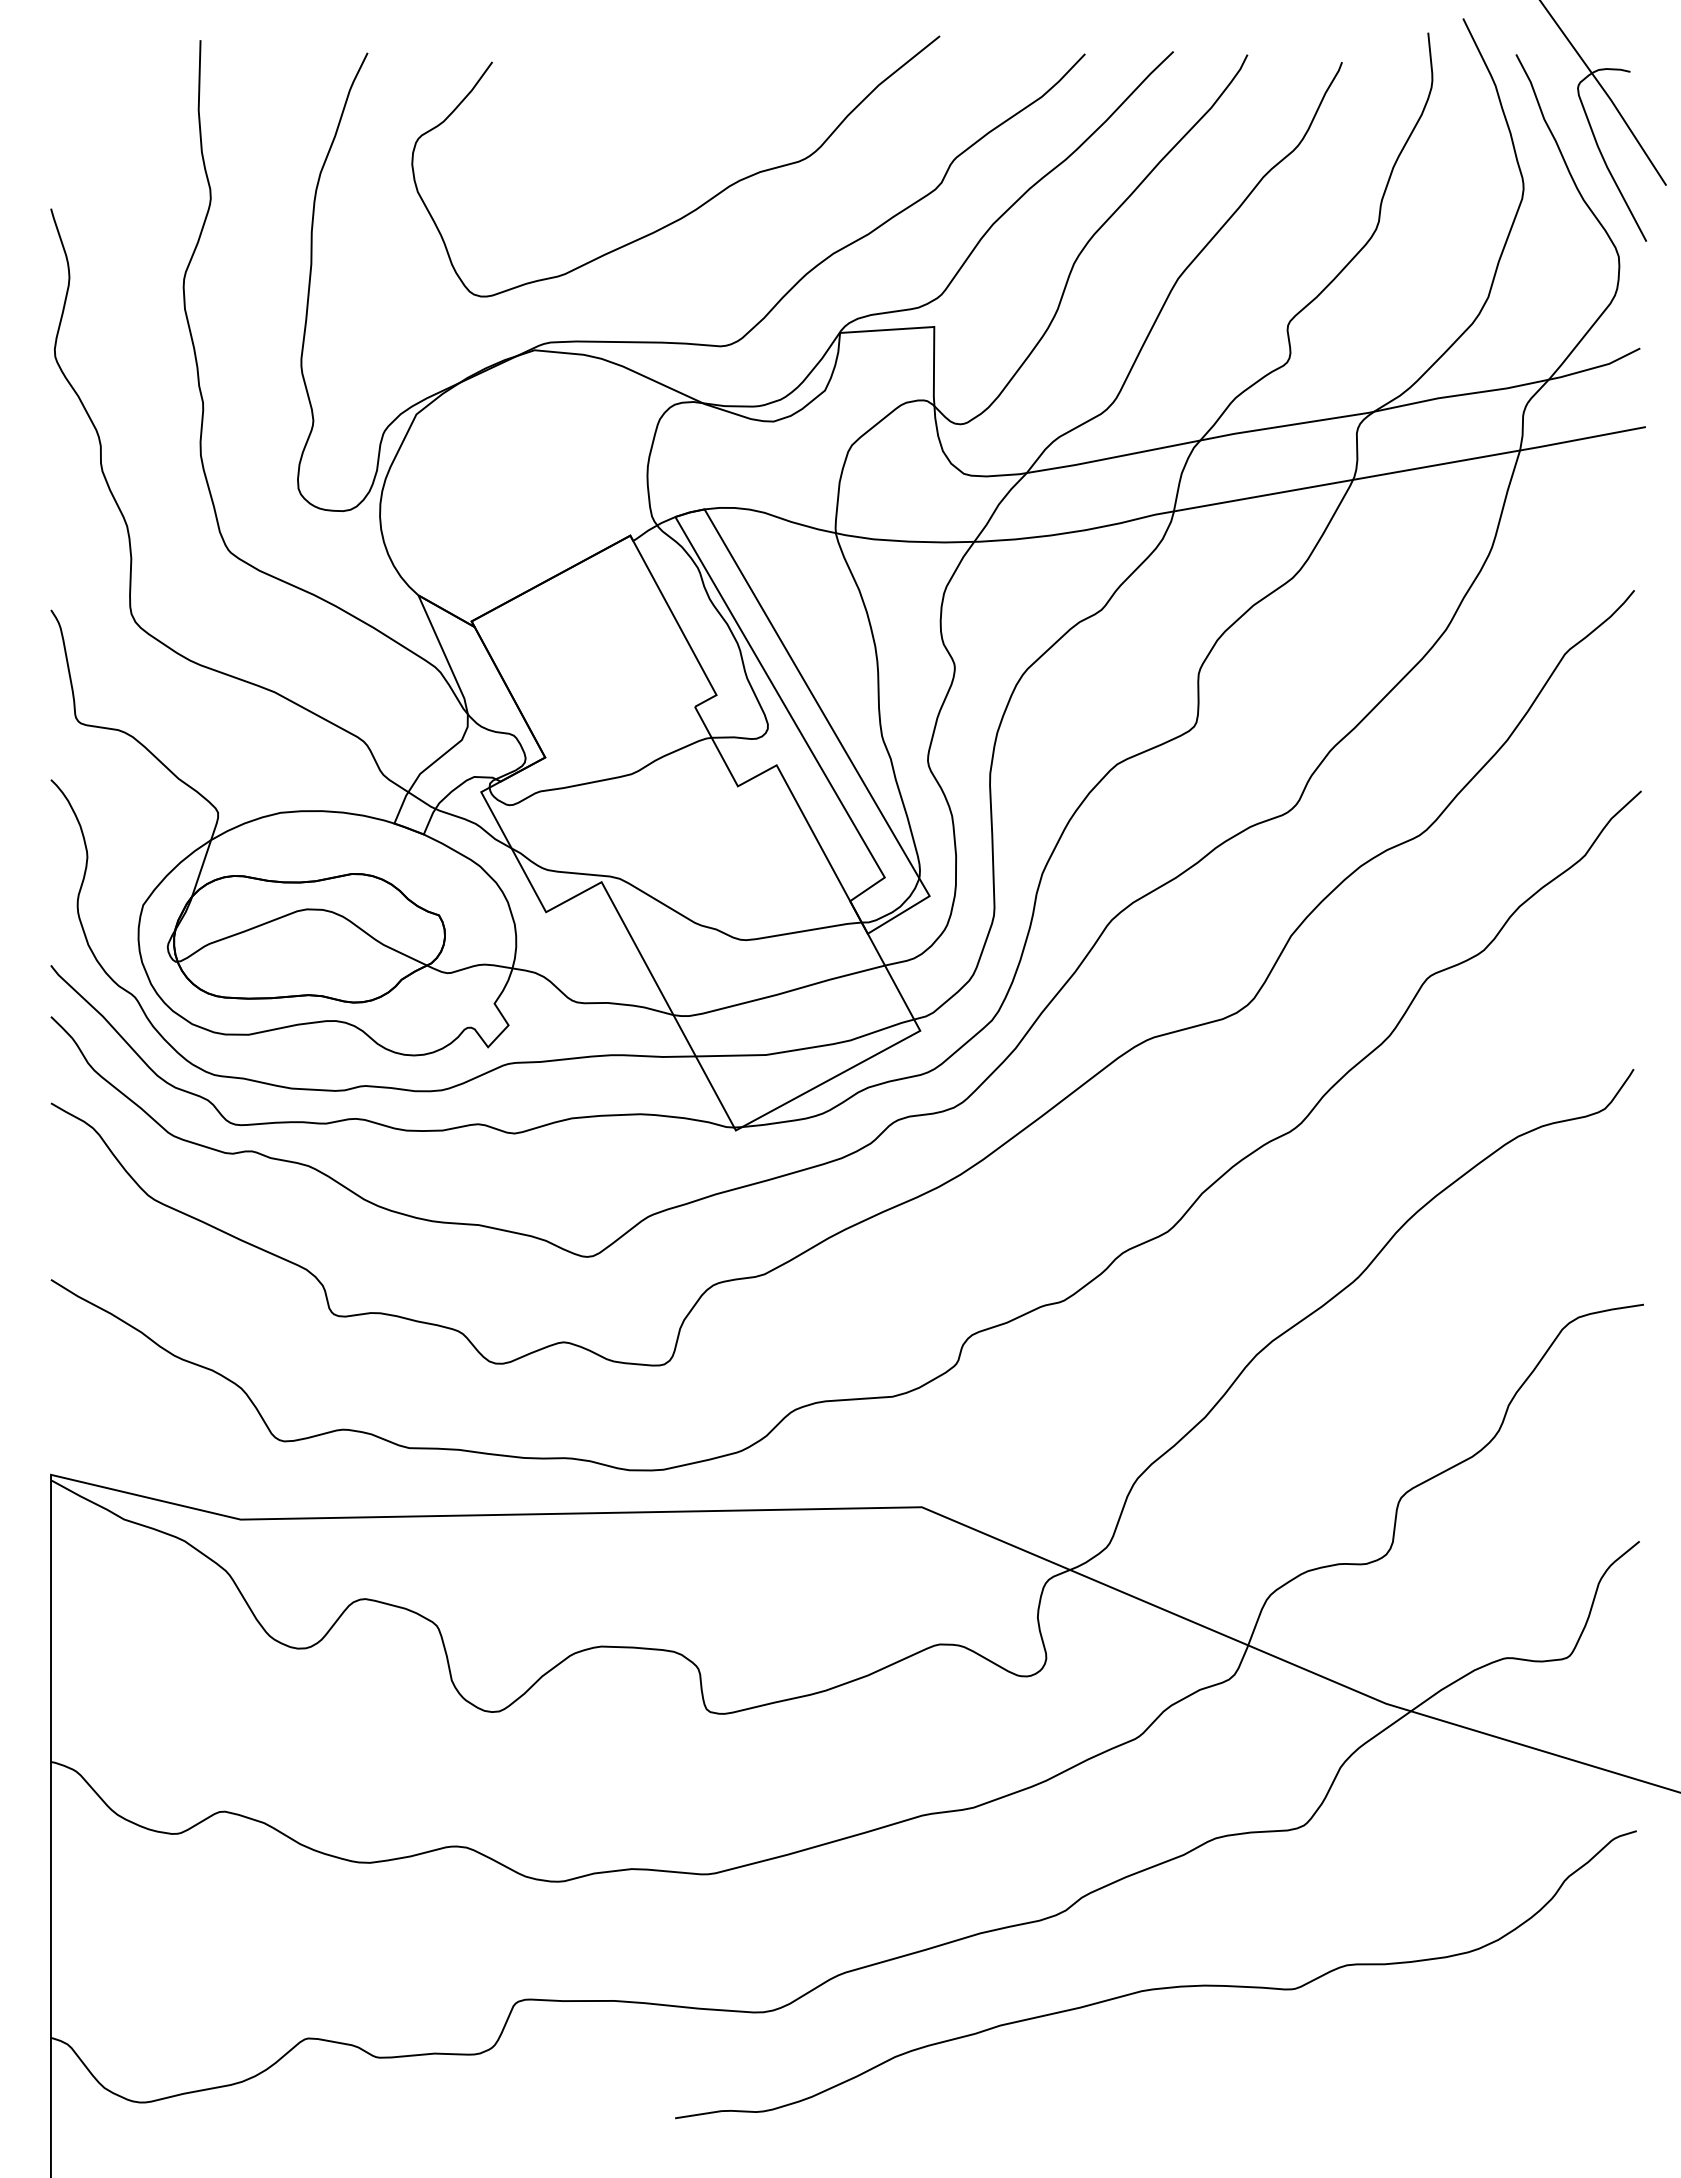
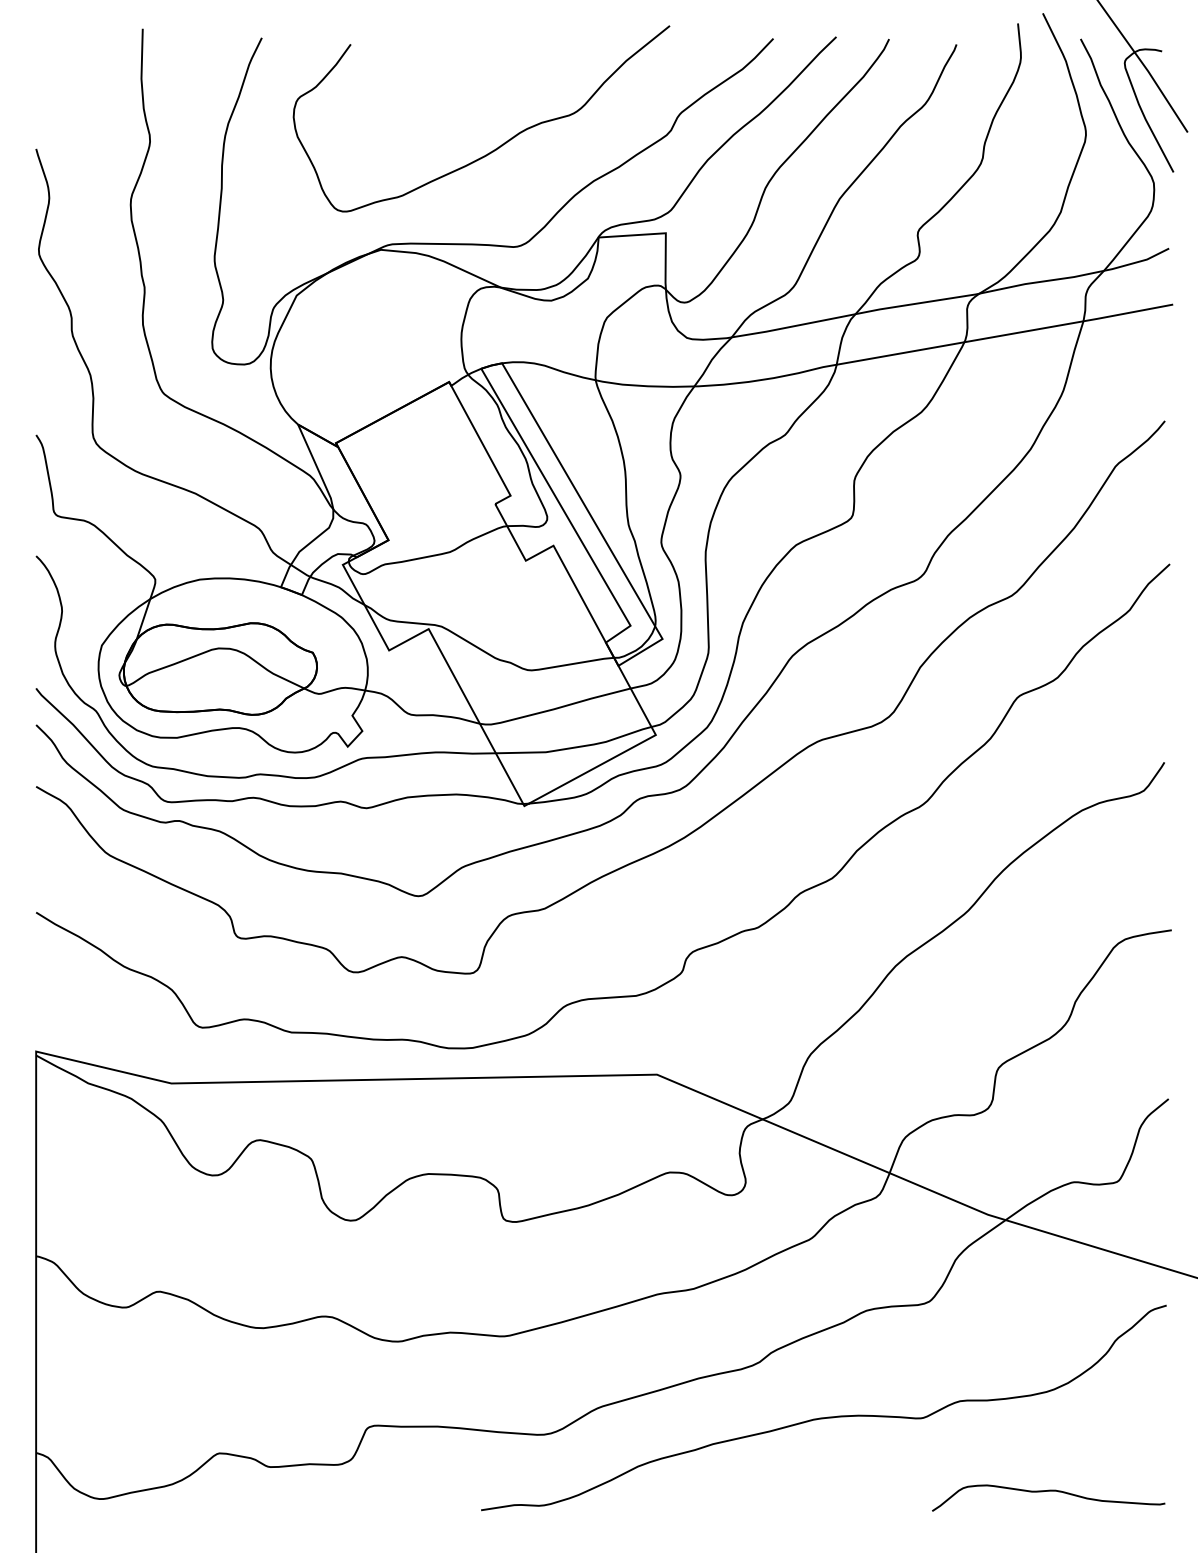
curve: (1467, 2092) -> (1045, 1491), added

